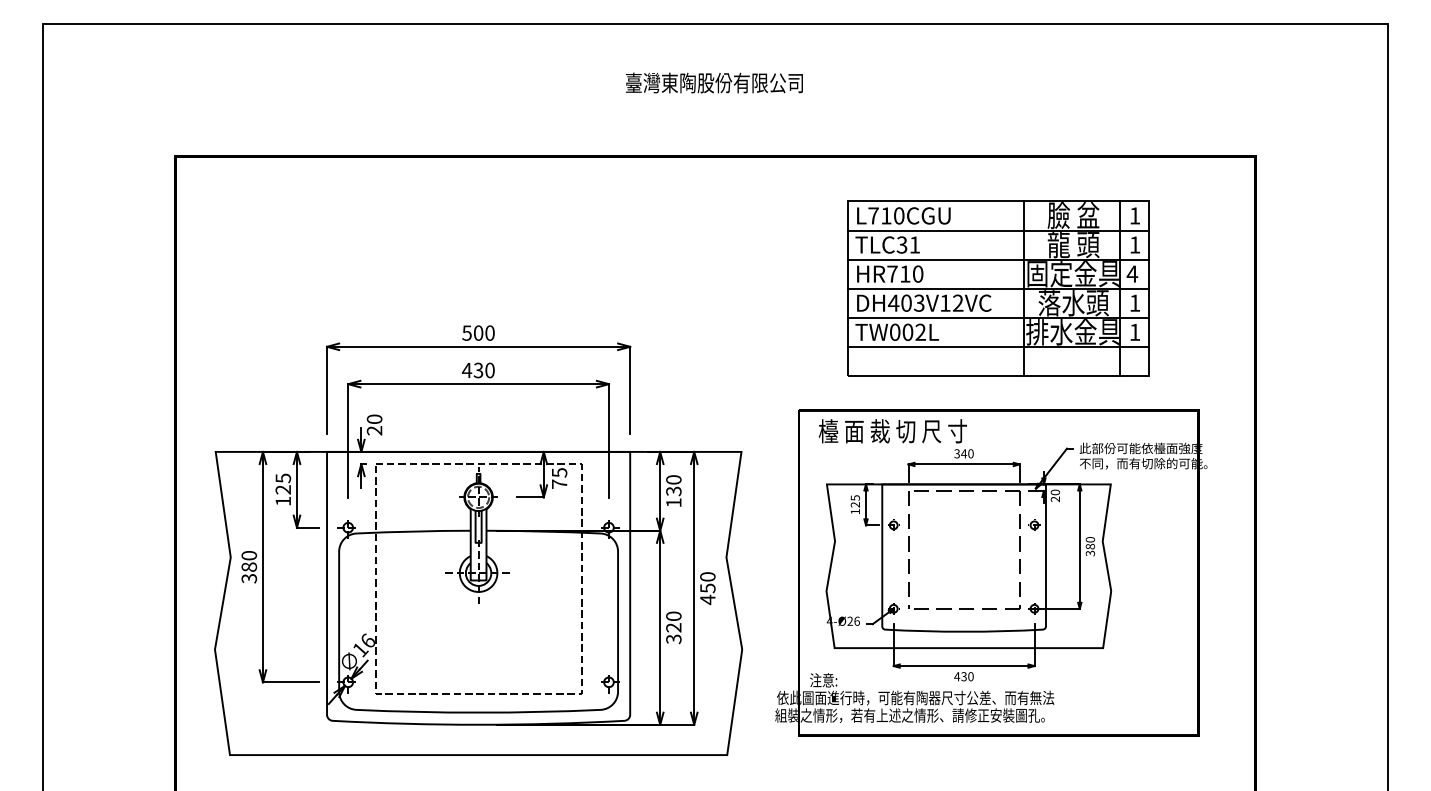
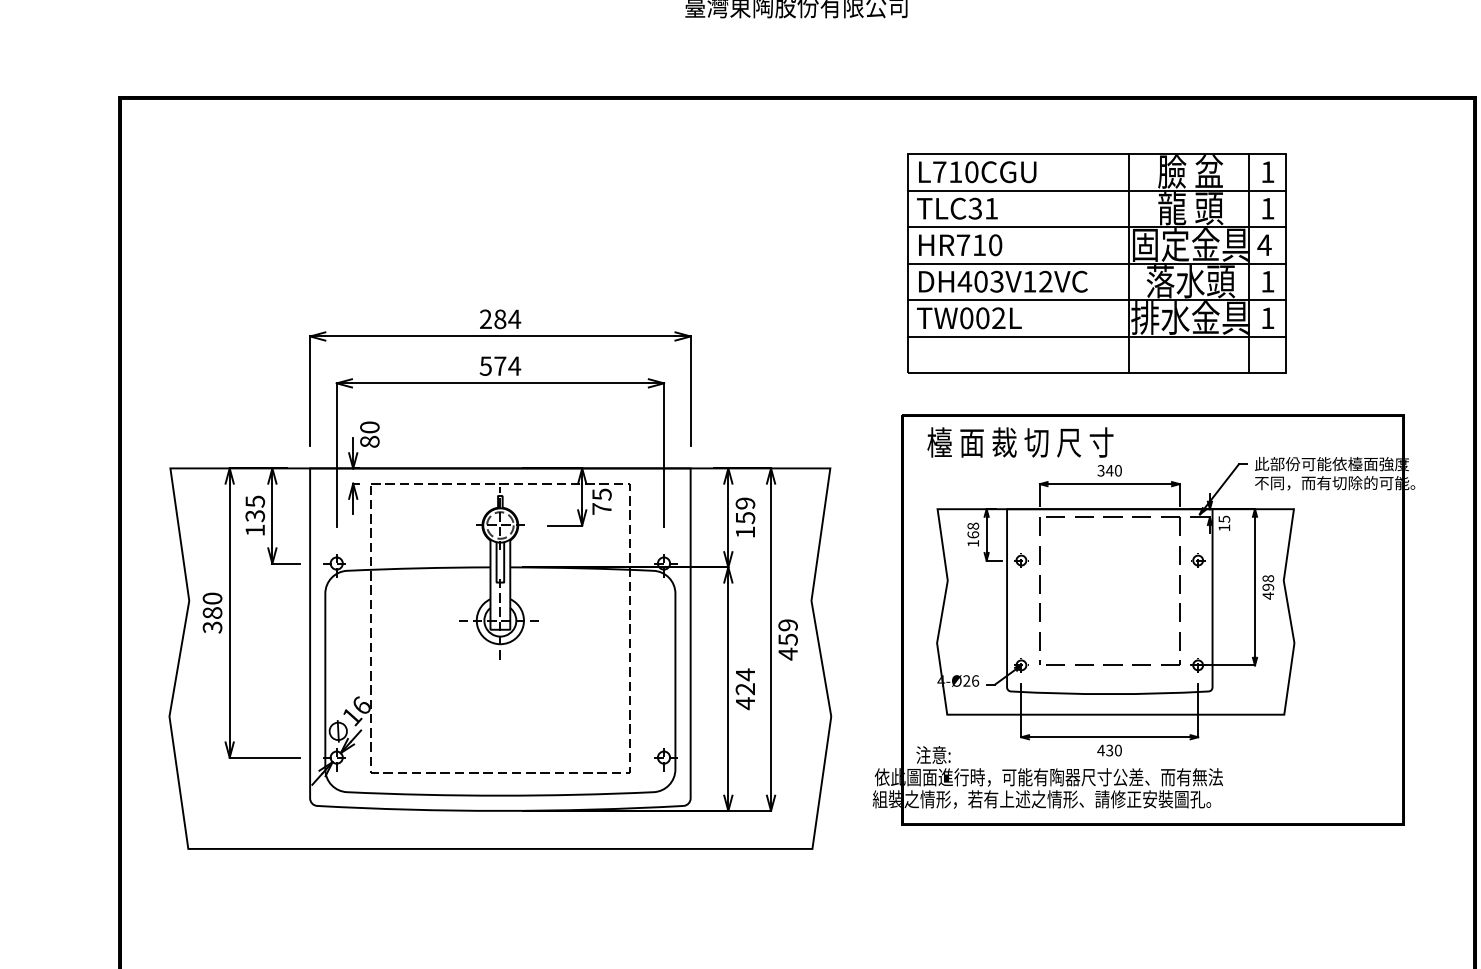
part: (998, 288) -> (1096, 263), moved
text: (478, 332) -> (500, 318), 500 -> 284
text: (478, 370) -> (500, 366), 430 -> 574
text: (374, 430) -> (369, 441), 20 -> 80
text: (673, 485) -> (745, 510), 130 -> 159
text: (283, 489) -> (255, 515), 125 -> 135
text: (1054, 495) -> (1223, 523), 20 -> 15
text: (855, 501) -> (973, 530), 125 -> 168
text: (1090, 546) -> (1268, 587), 380 -> 498
text: (707, 576) -> (787, 624), 450 -> 459
text: (673, 627) -> (745, 688), 320 -> 424

